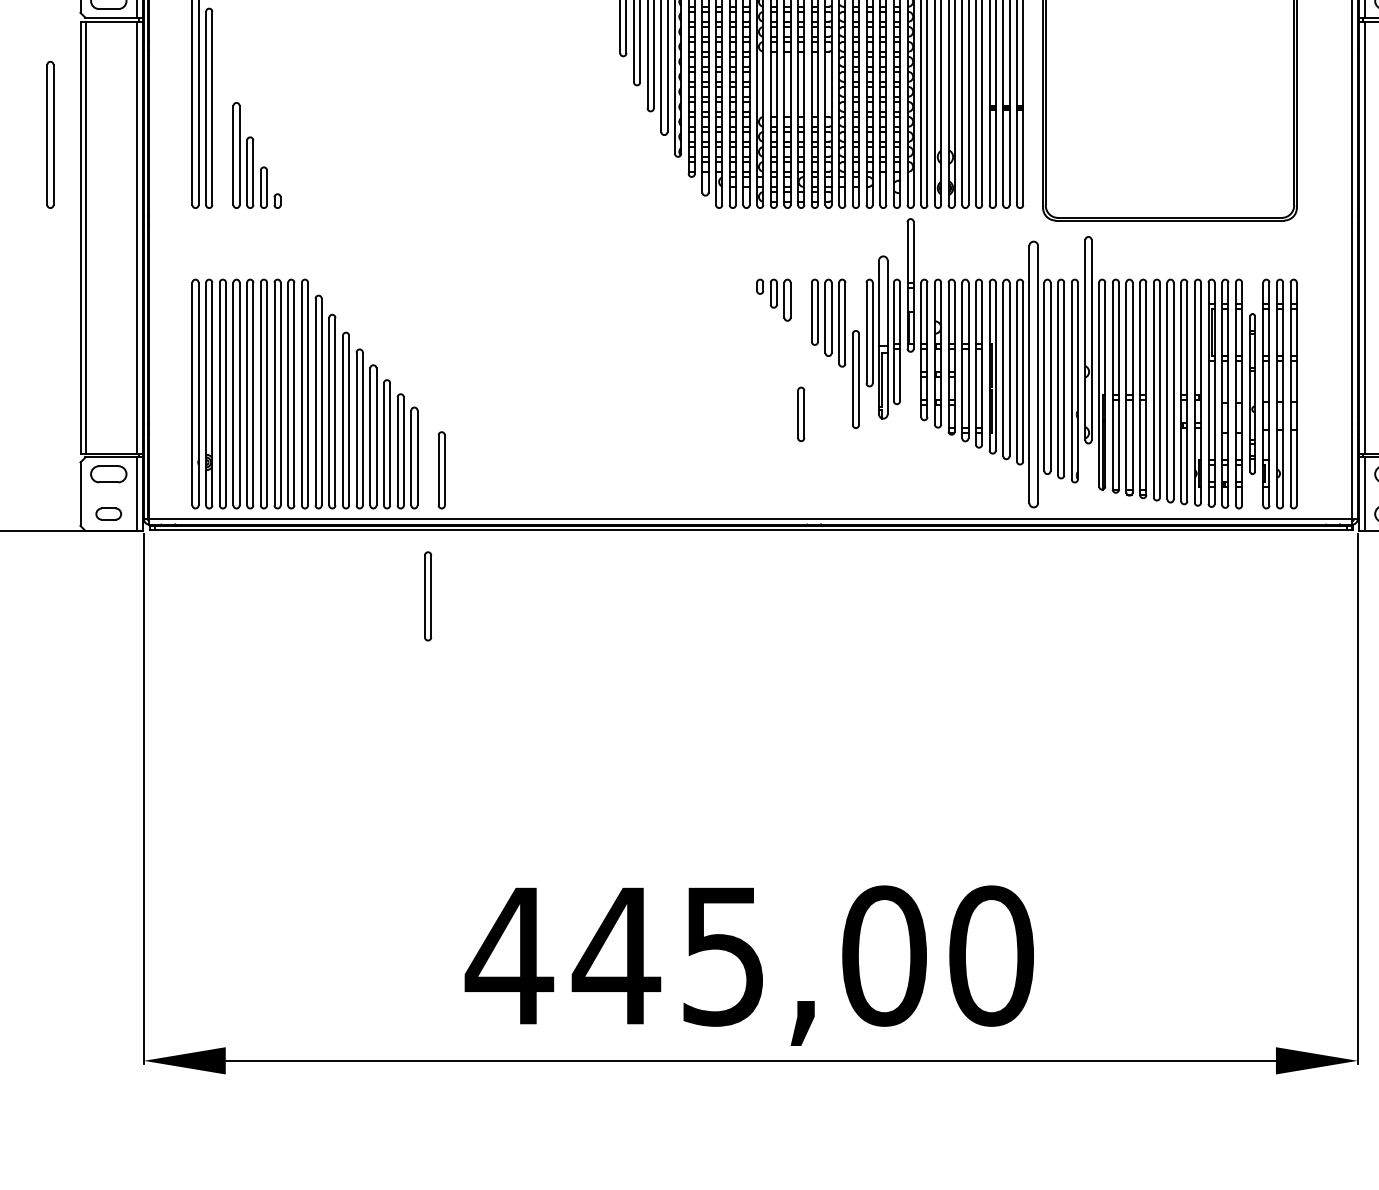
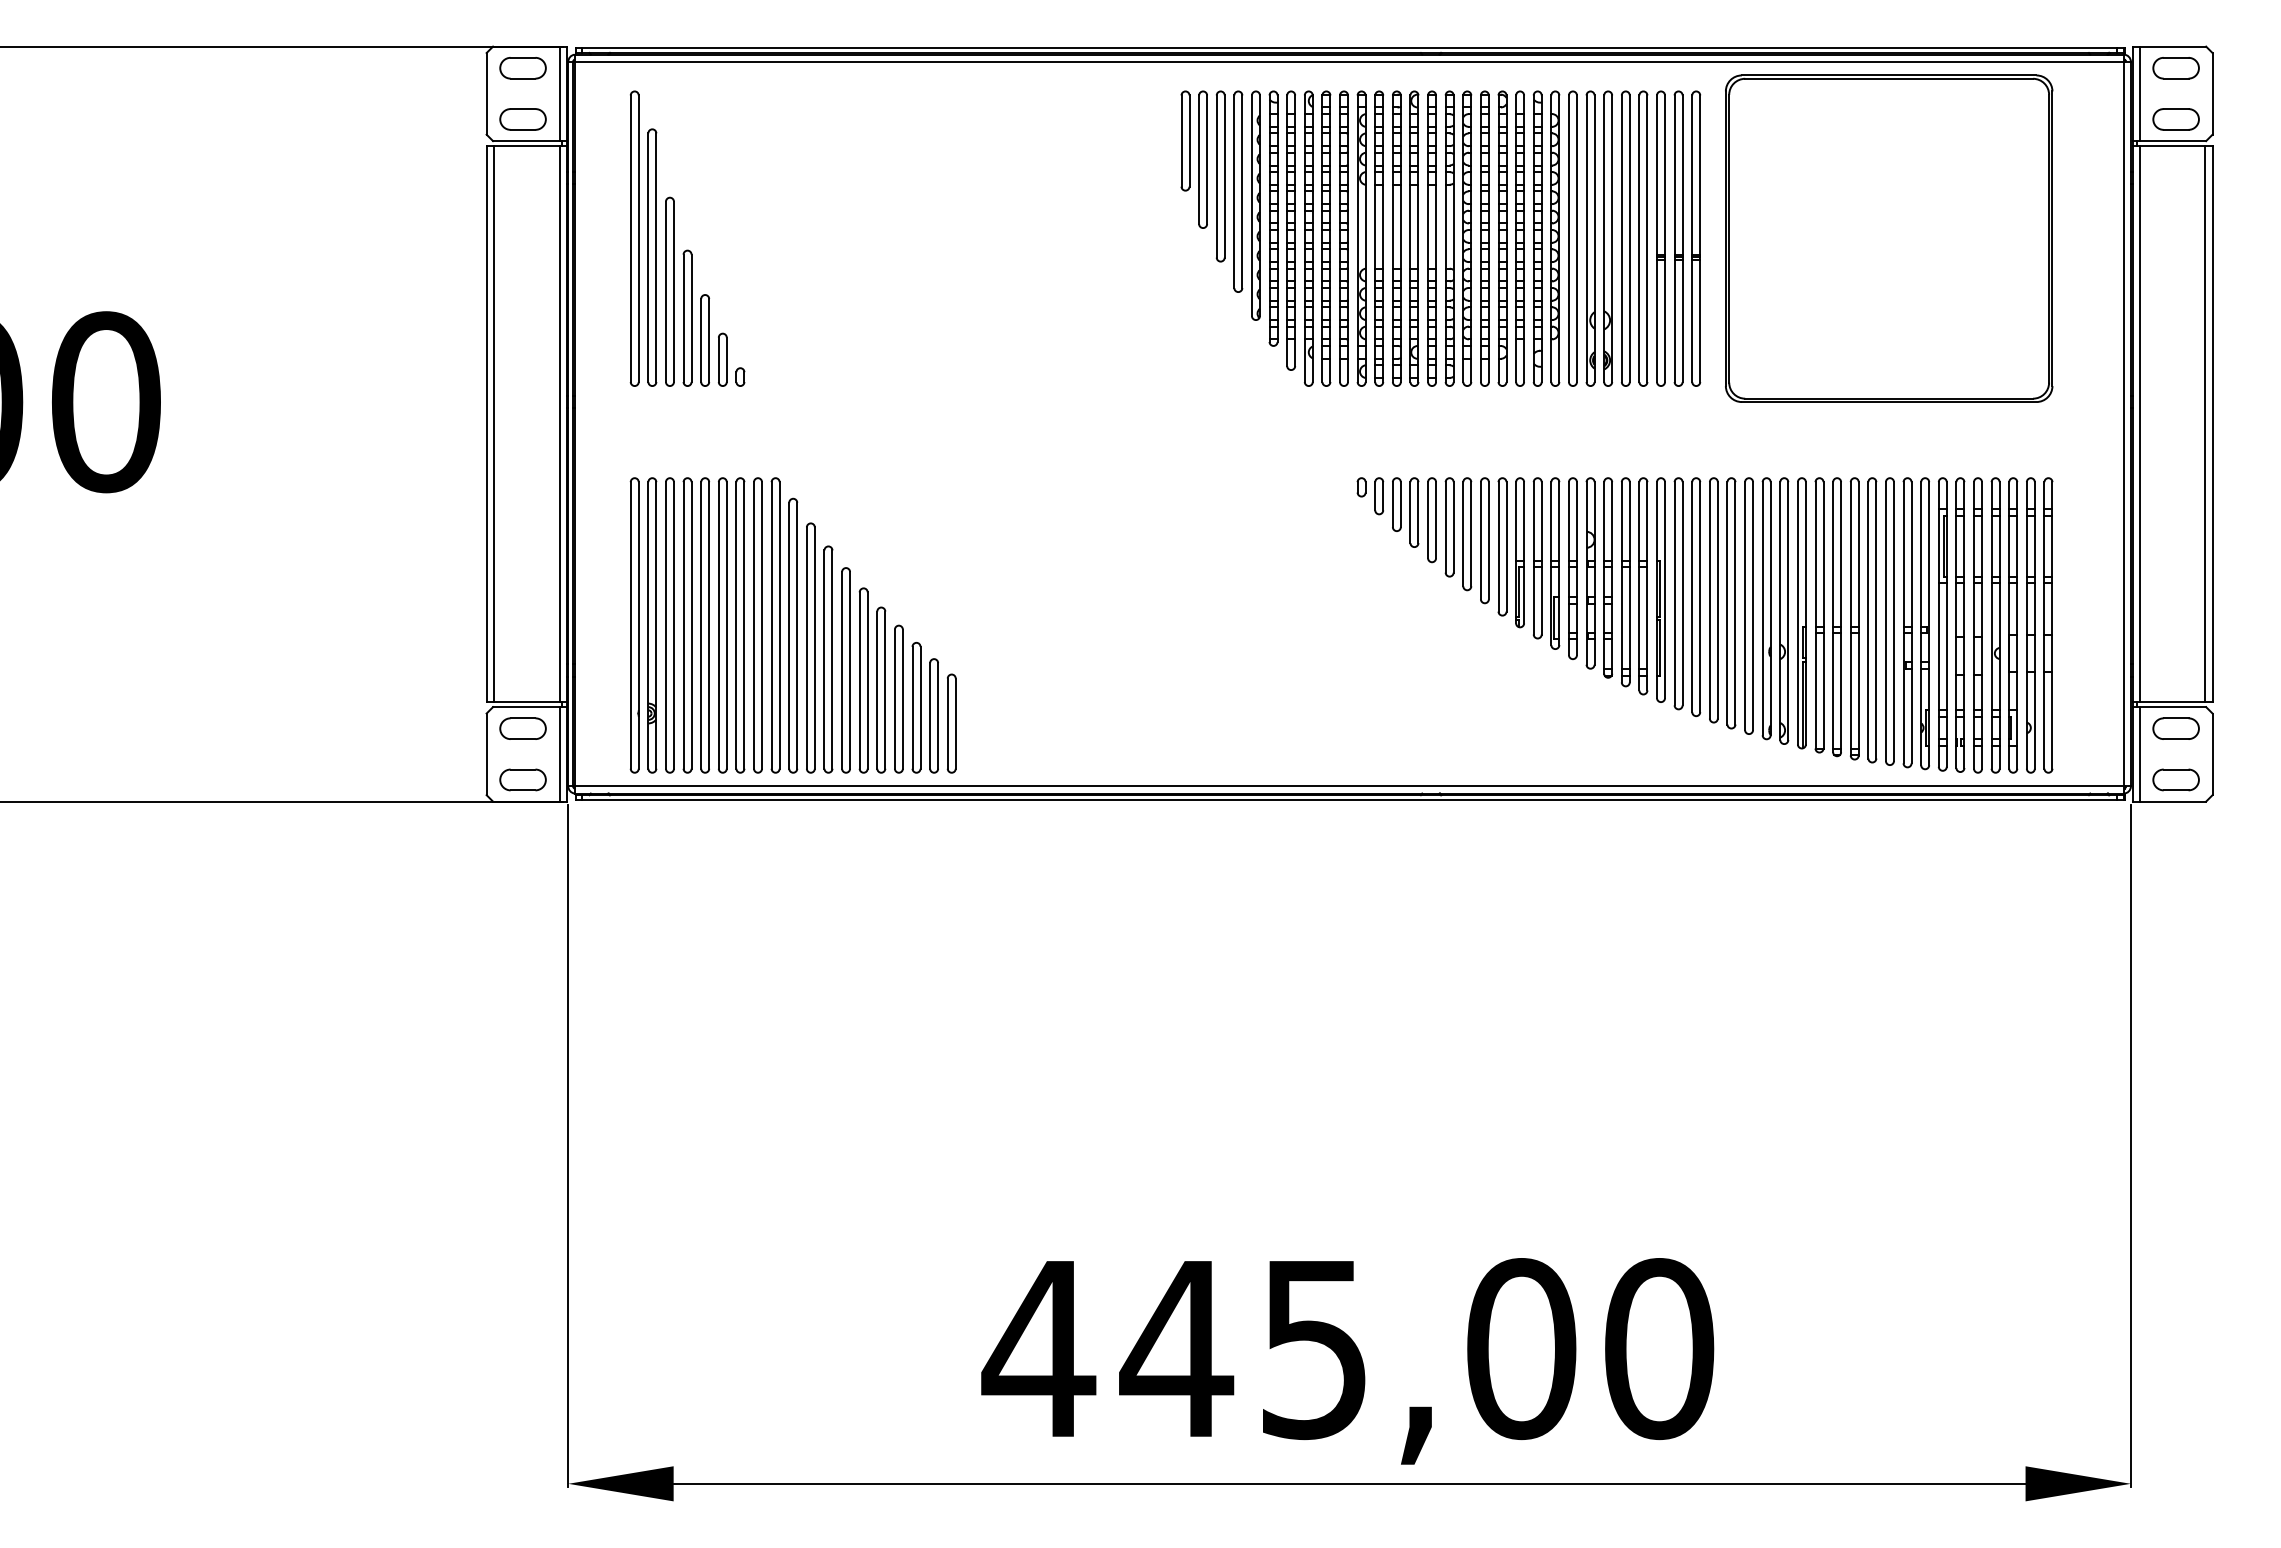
part: (50, 134) -> (669, 291), moved
part: (910, 285) -> (1555, 563), moved
part: (882, 337) -> (1519, 552), size x0.71
part: (1088, 339) -> (1784, 610), moved
part: (1033, 374) -> (1713, 600), size x0.71
part: (855, 379) -> (1484, 540), moved
part: (1252, 394) -> (1995, 625), size x1.43
part: (801, 414) -> (1414, 512), moved
part: (108, 513) -> (522, 779), size x1.43
part: (427, 596) -> (933, 715), moved

